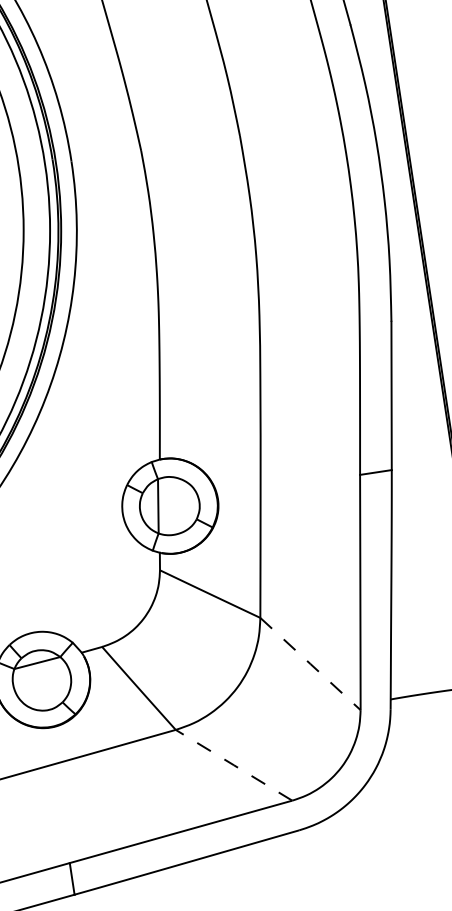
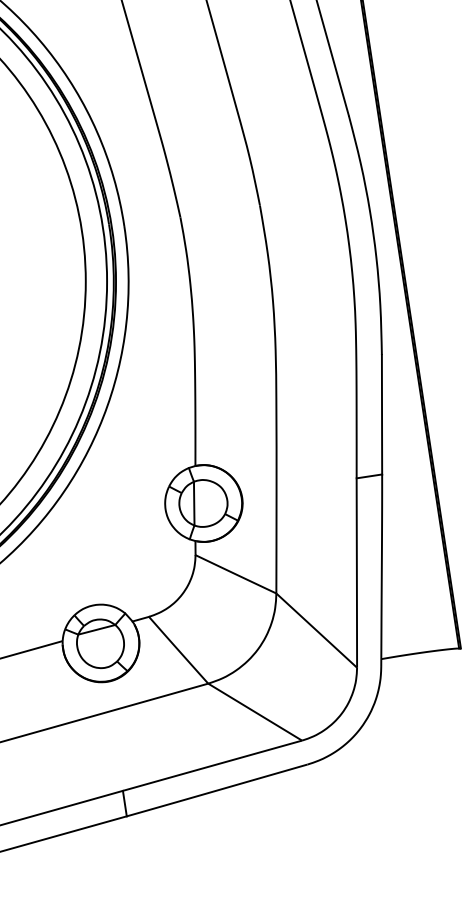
line: (310, 663) -> (316, 630), dashed -> solid
line: (234, 765) -> (255, 712), dashed -> solid

